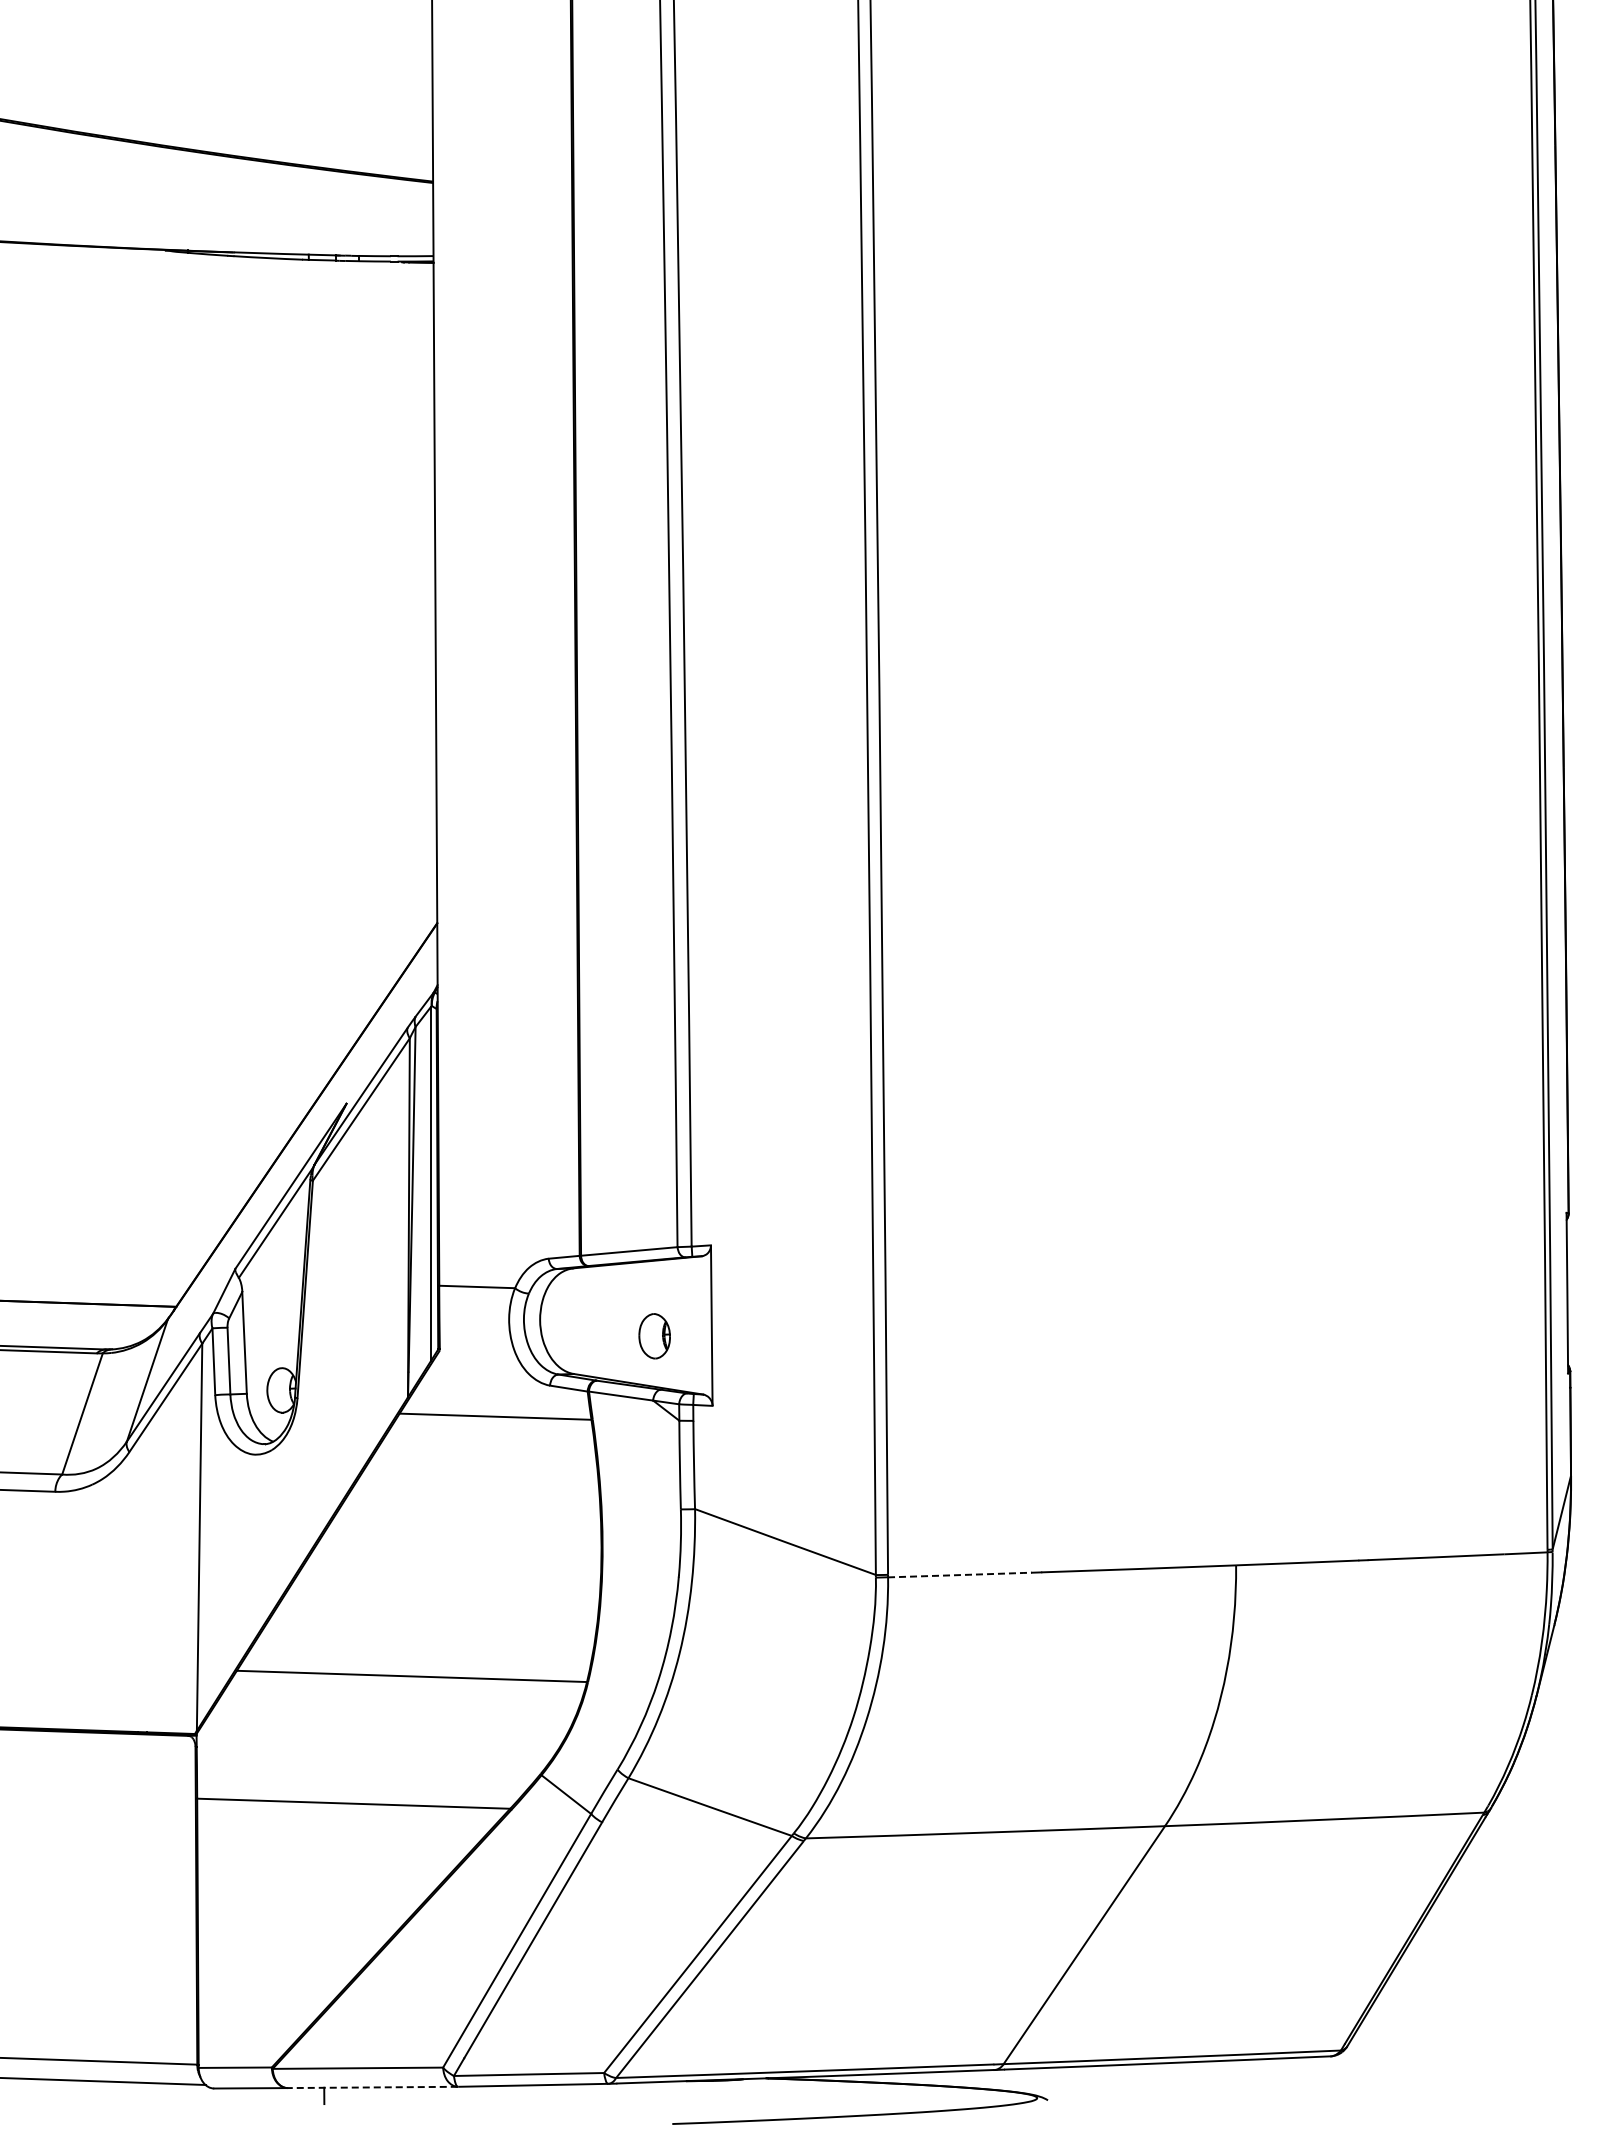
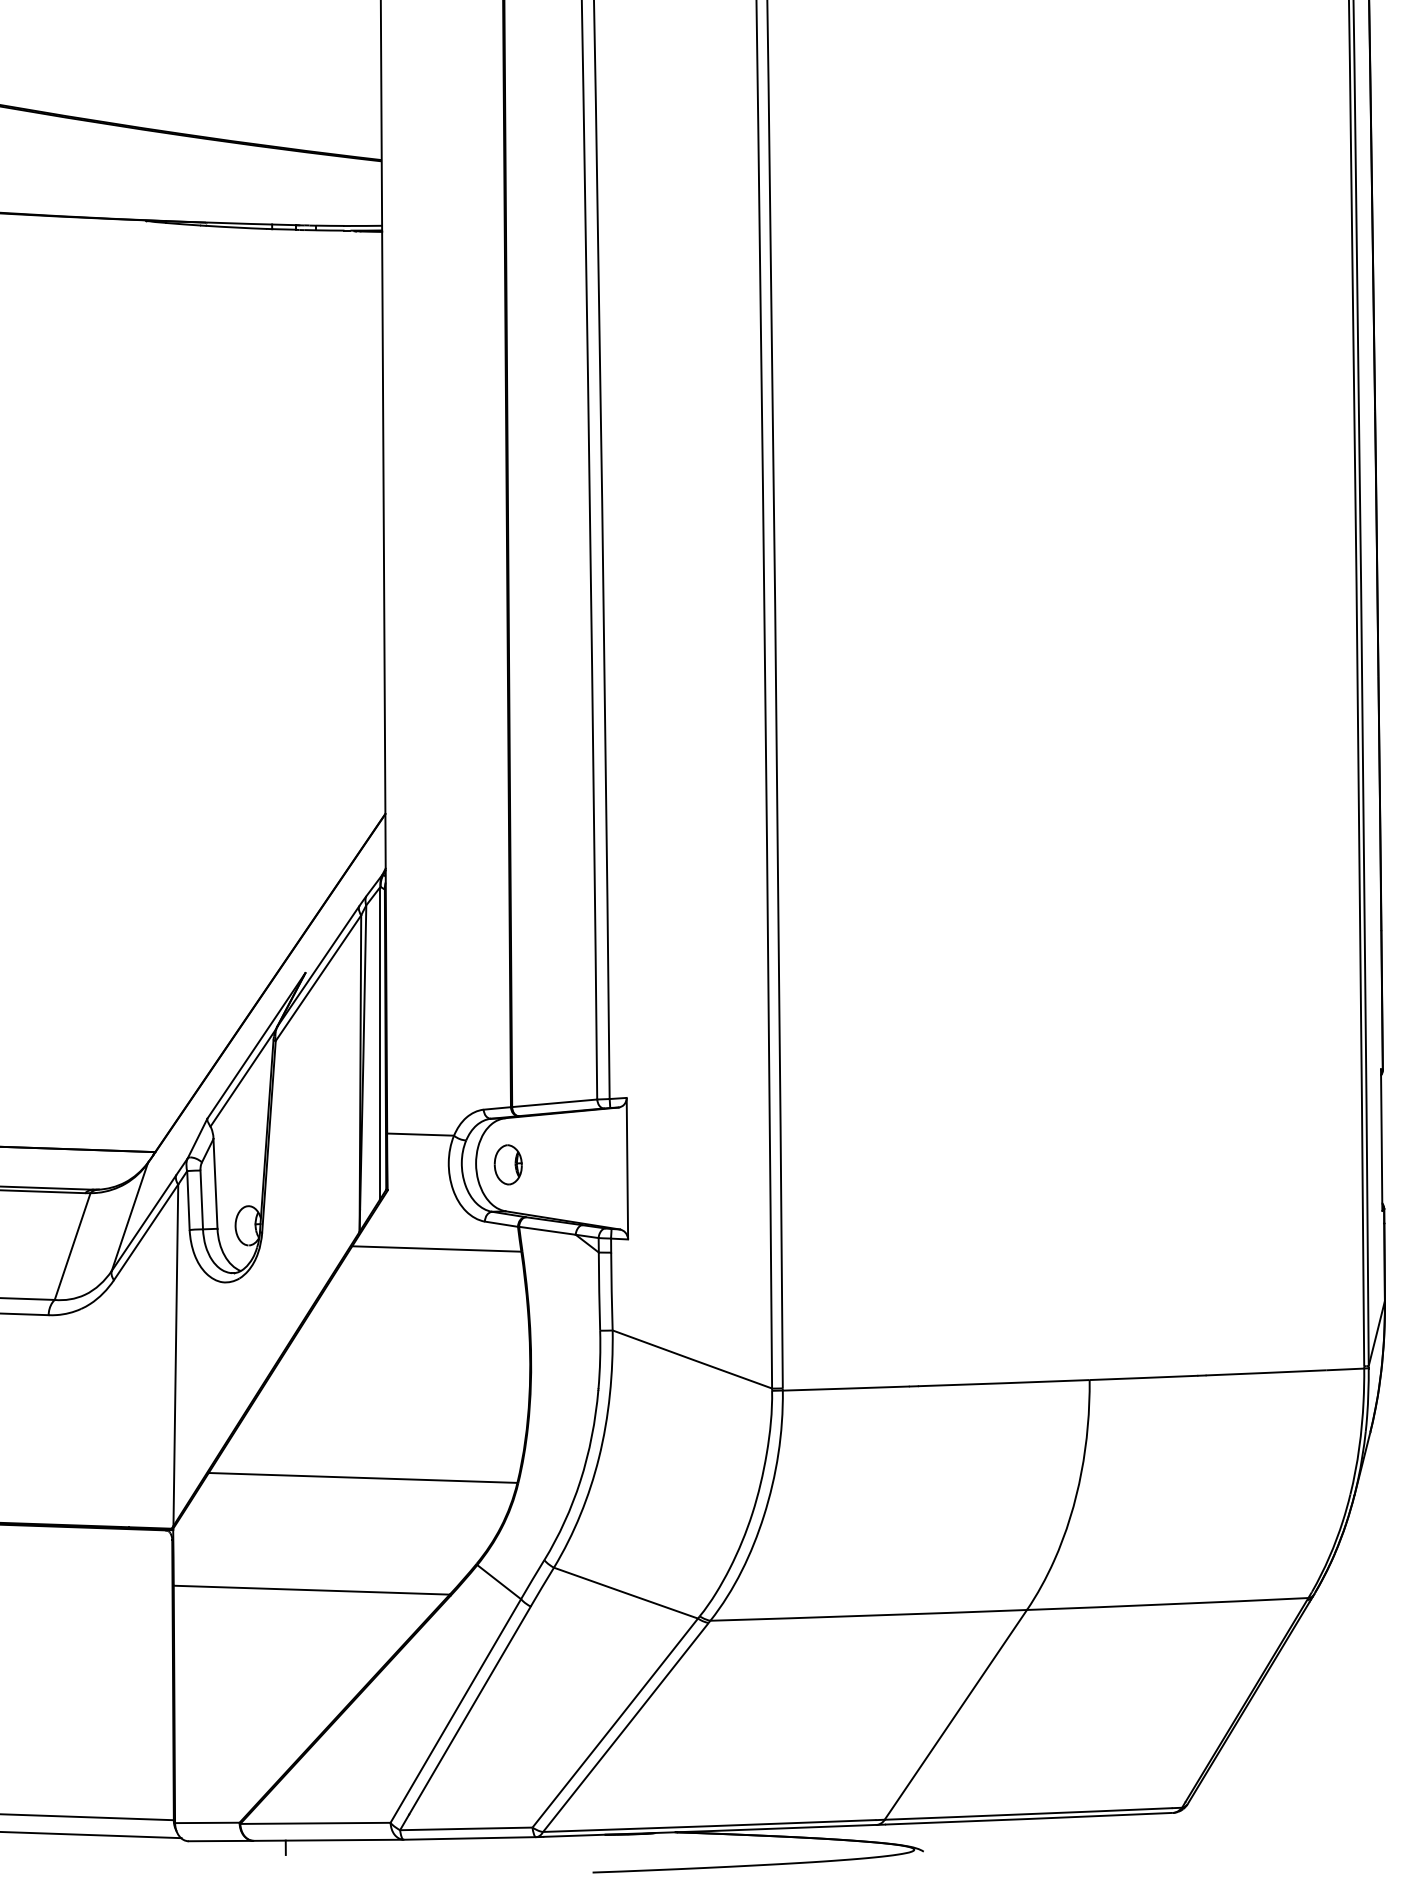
part: (654, 1336) -> (508, 1165), moved
arc: (960, 1575) -> (846, 1388), dashed -> solid
line: (372, 2087) -> (328, 1840), dashed -> solid

